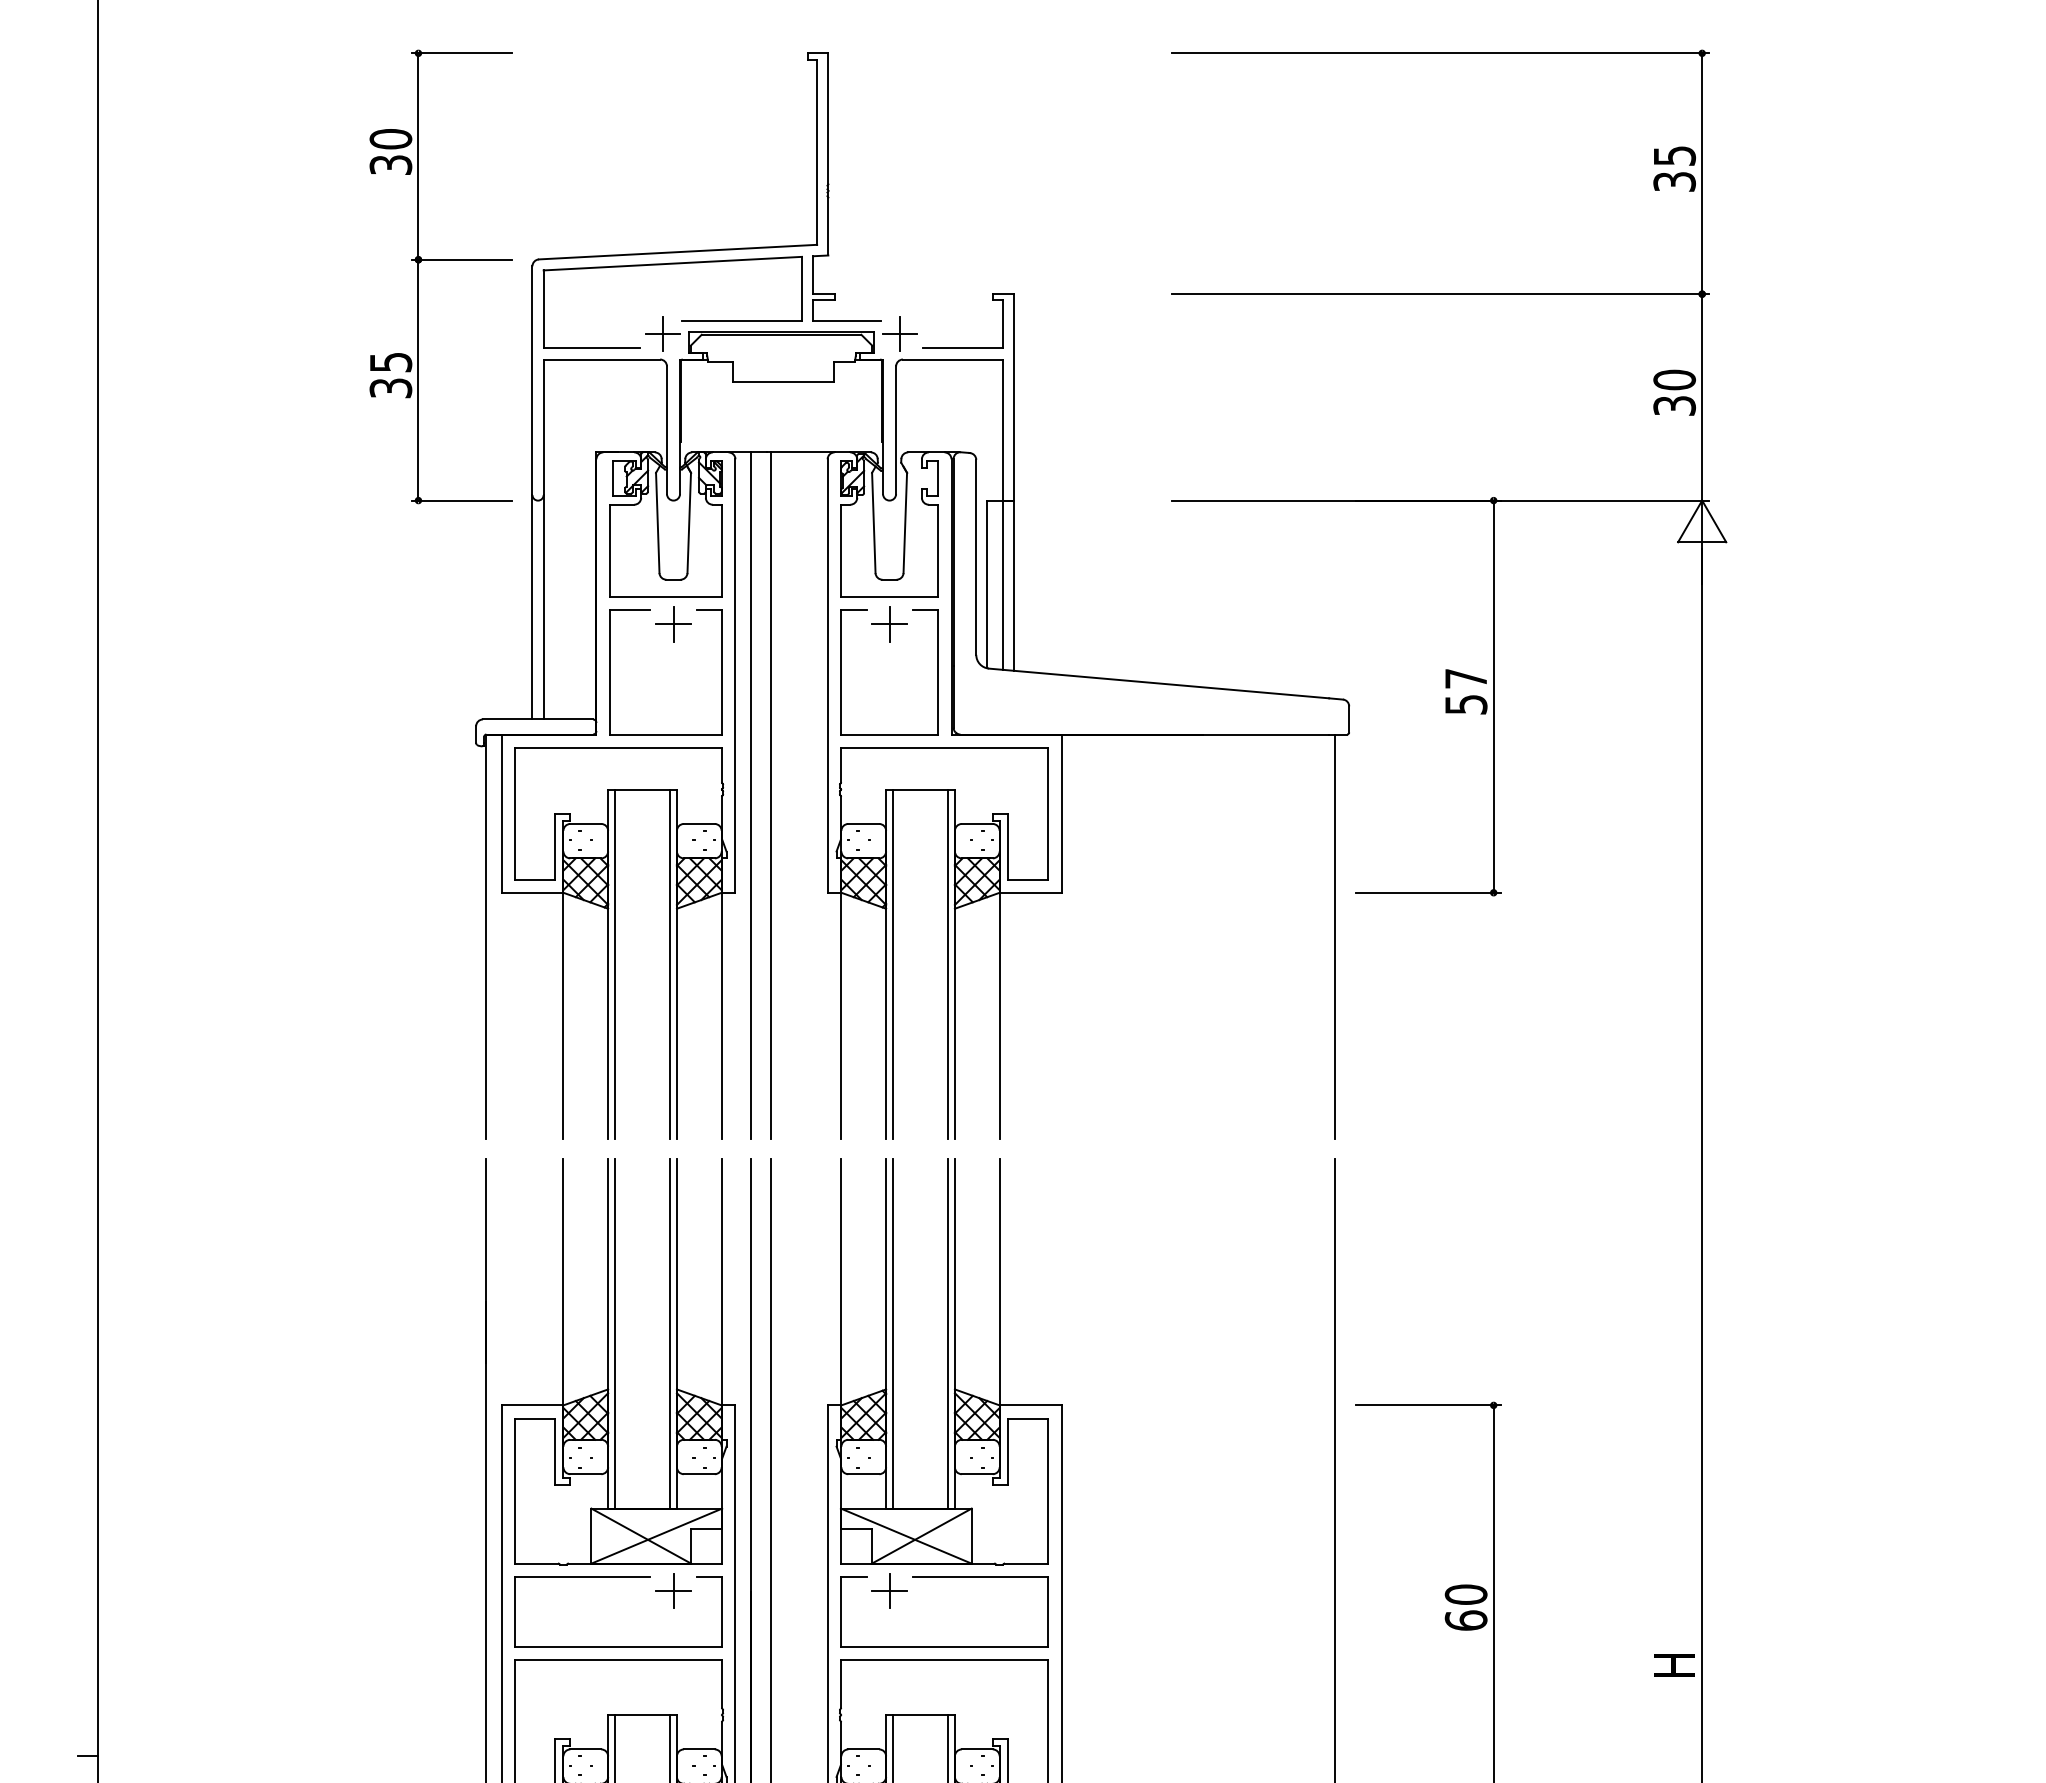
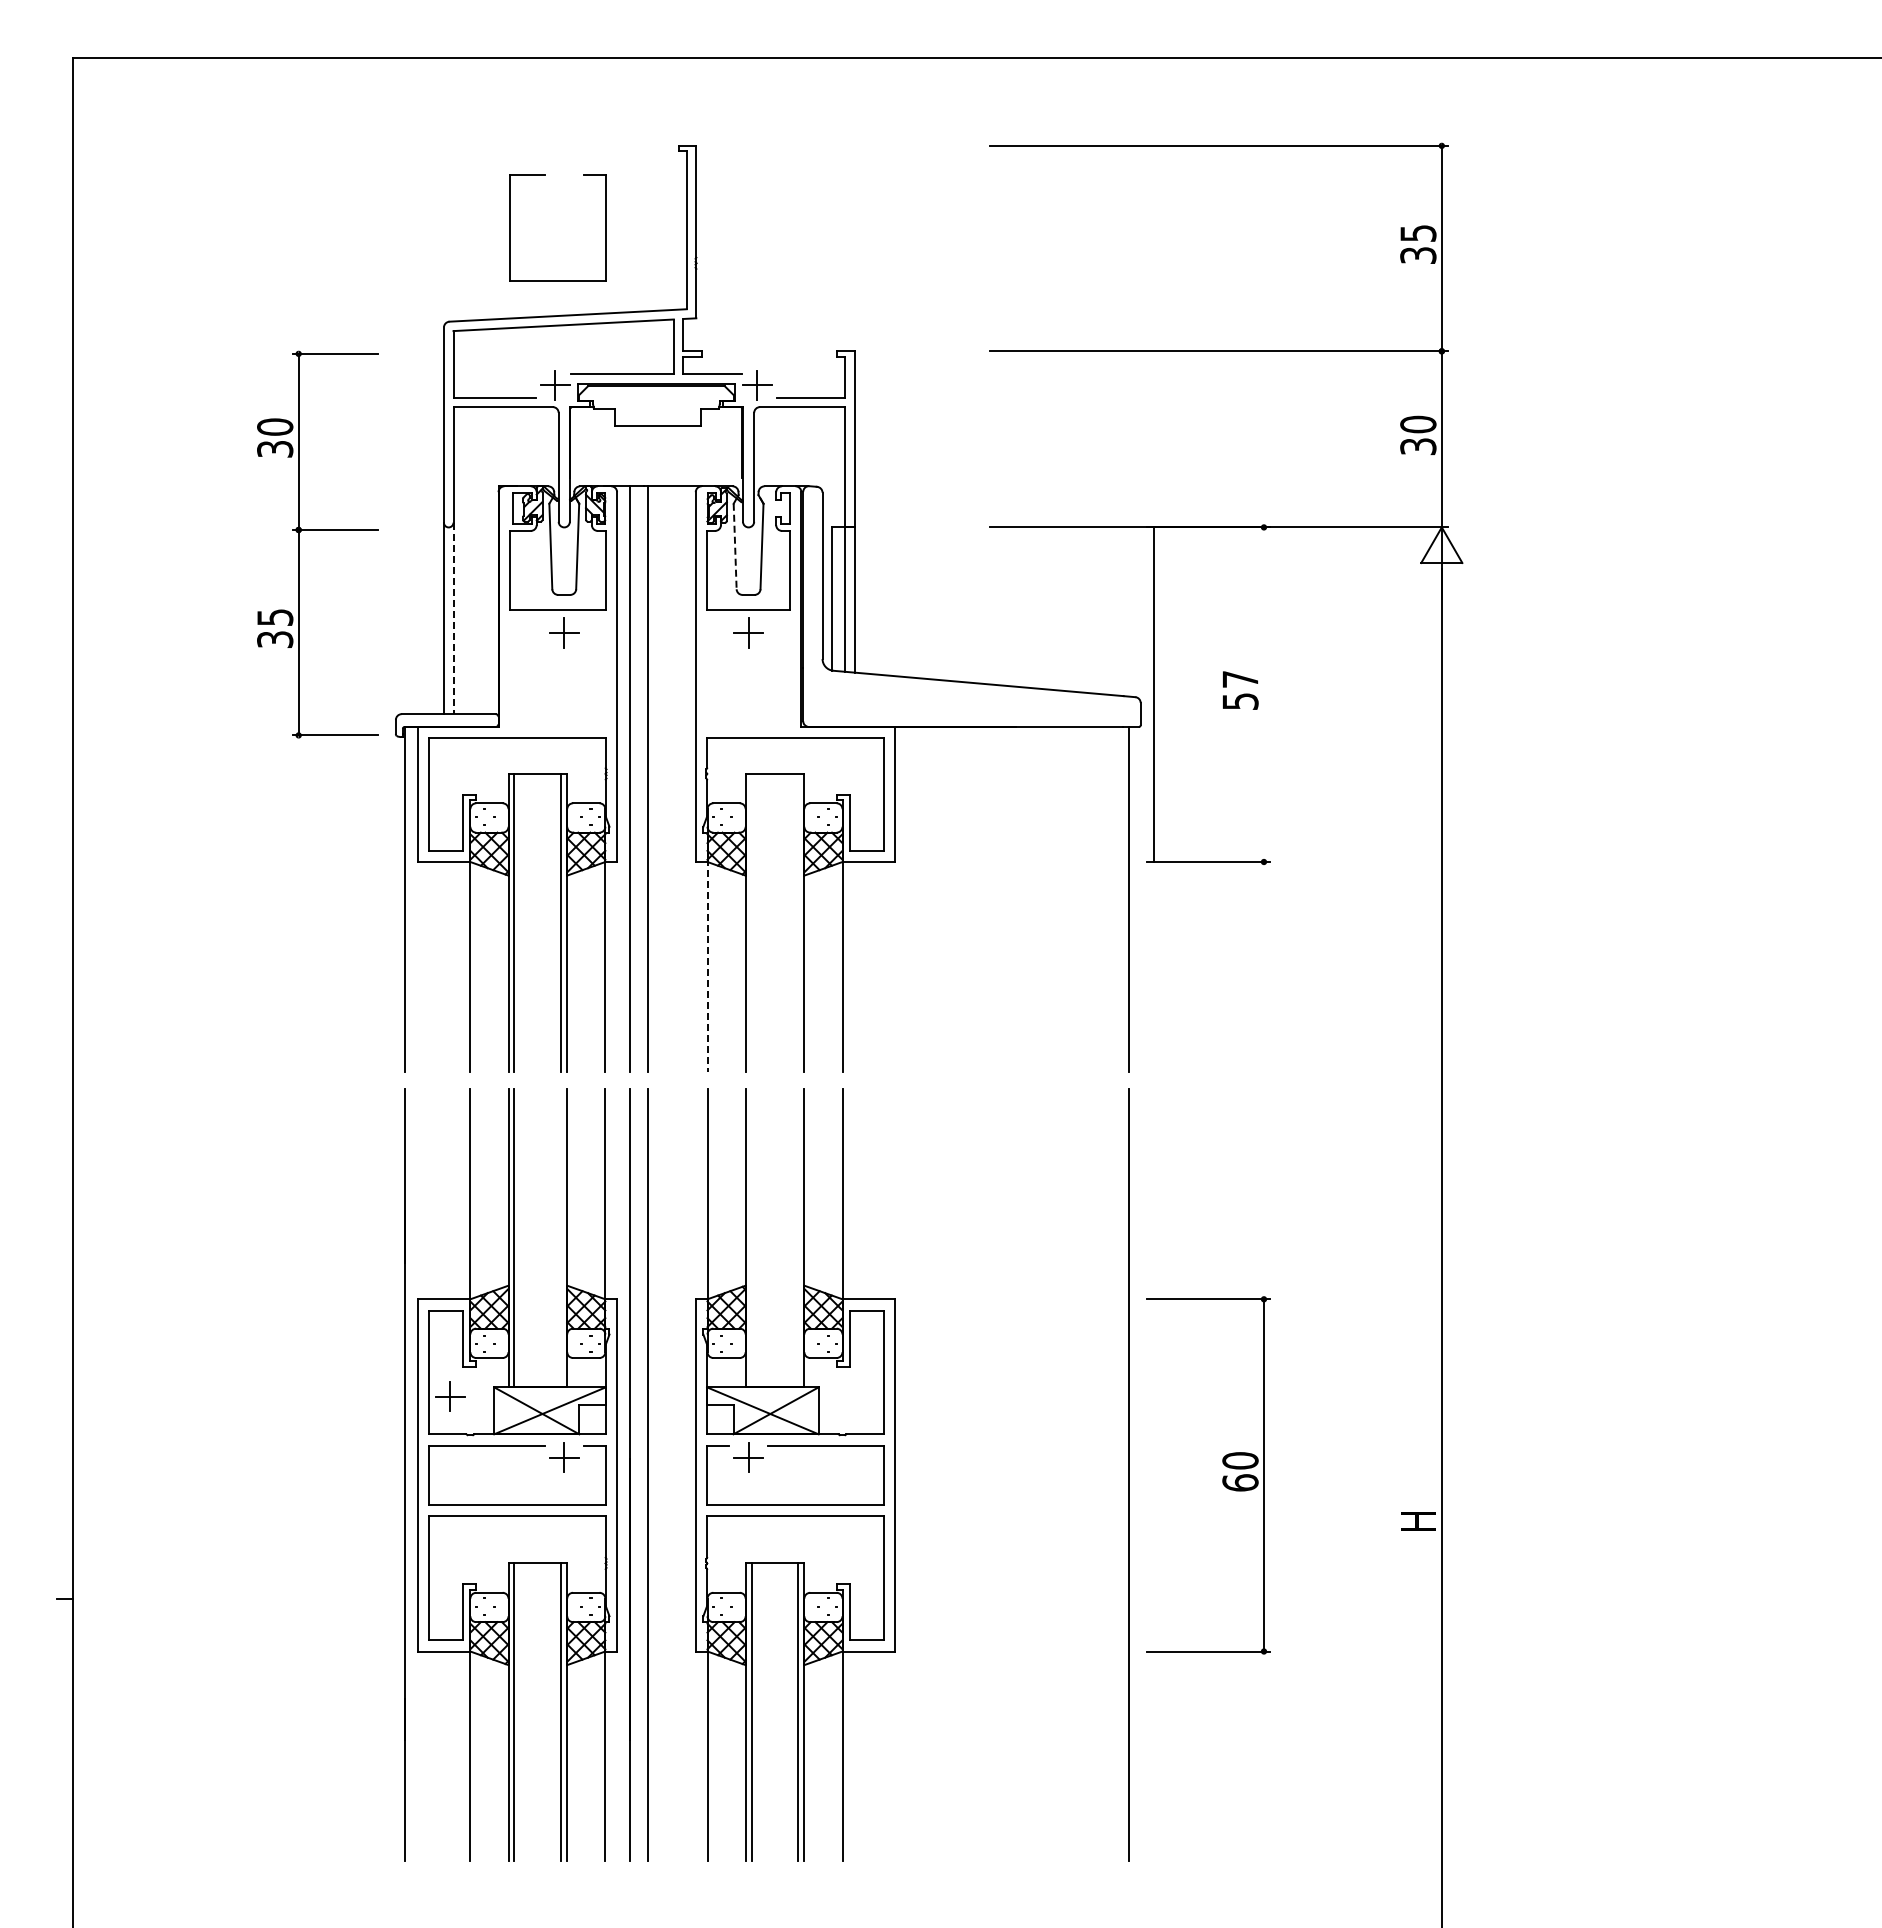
part: (440, 260) -> (317, 530), moved
line: (874, 522) -> (735, 546), solid -> dashed
line: (543, 607) -> (453, 618), solid -> dashed
part: (610, 671) -> (510, 227), moved
part: (841, 671) -> (707, 673), removed
line: (1493, 696) -> (1153, 694), moved
line: (892, 963) -> (751, 922), removed
line: (948, 963) -> (798, 922), removed
line: (841, 1014) -> (707, 965), solid -> dashed
line: (670, 1334) -> (561, 1238), removed
line: (892, 1334) -> (751, 1238), removed
line: (948, 1334) -> (798, 1238), removed
part: (540, 1519) -> (450, 1396), added

